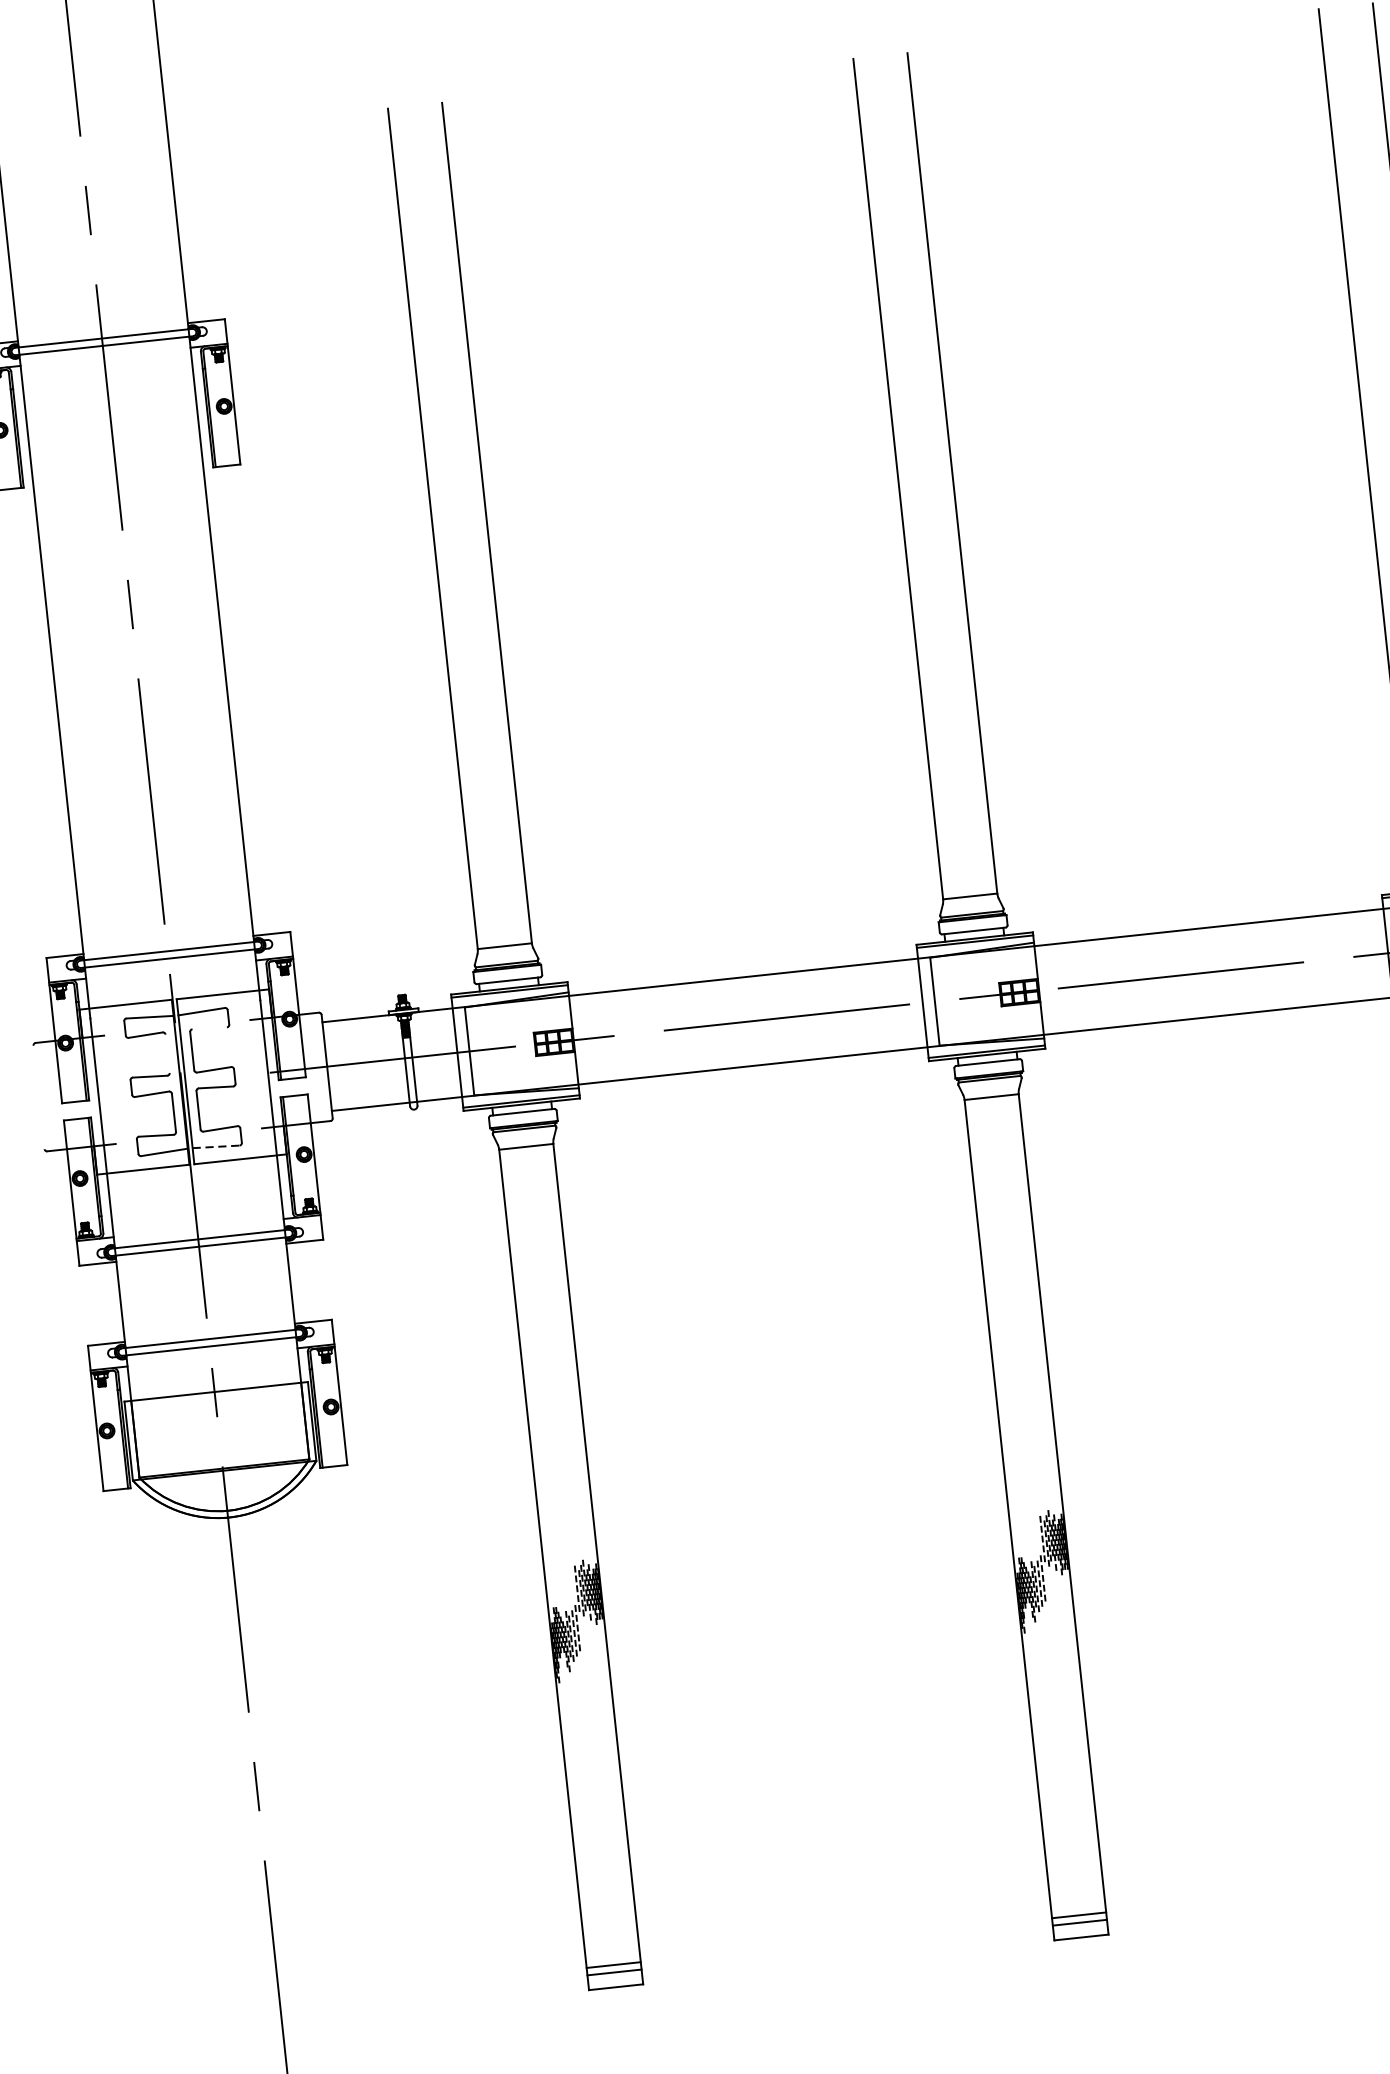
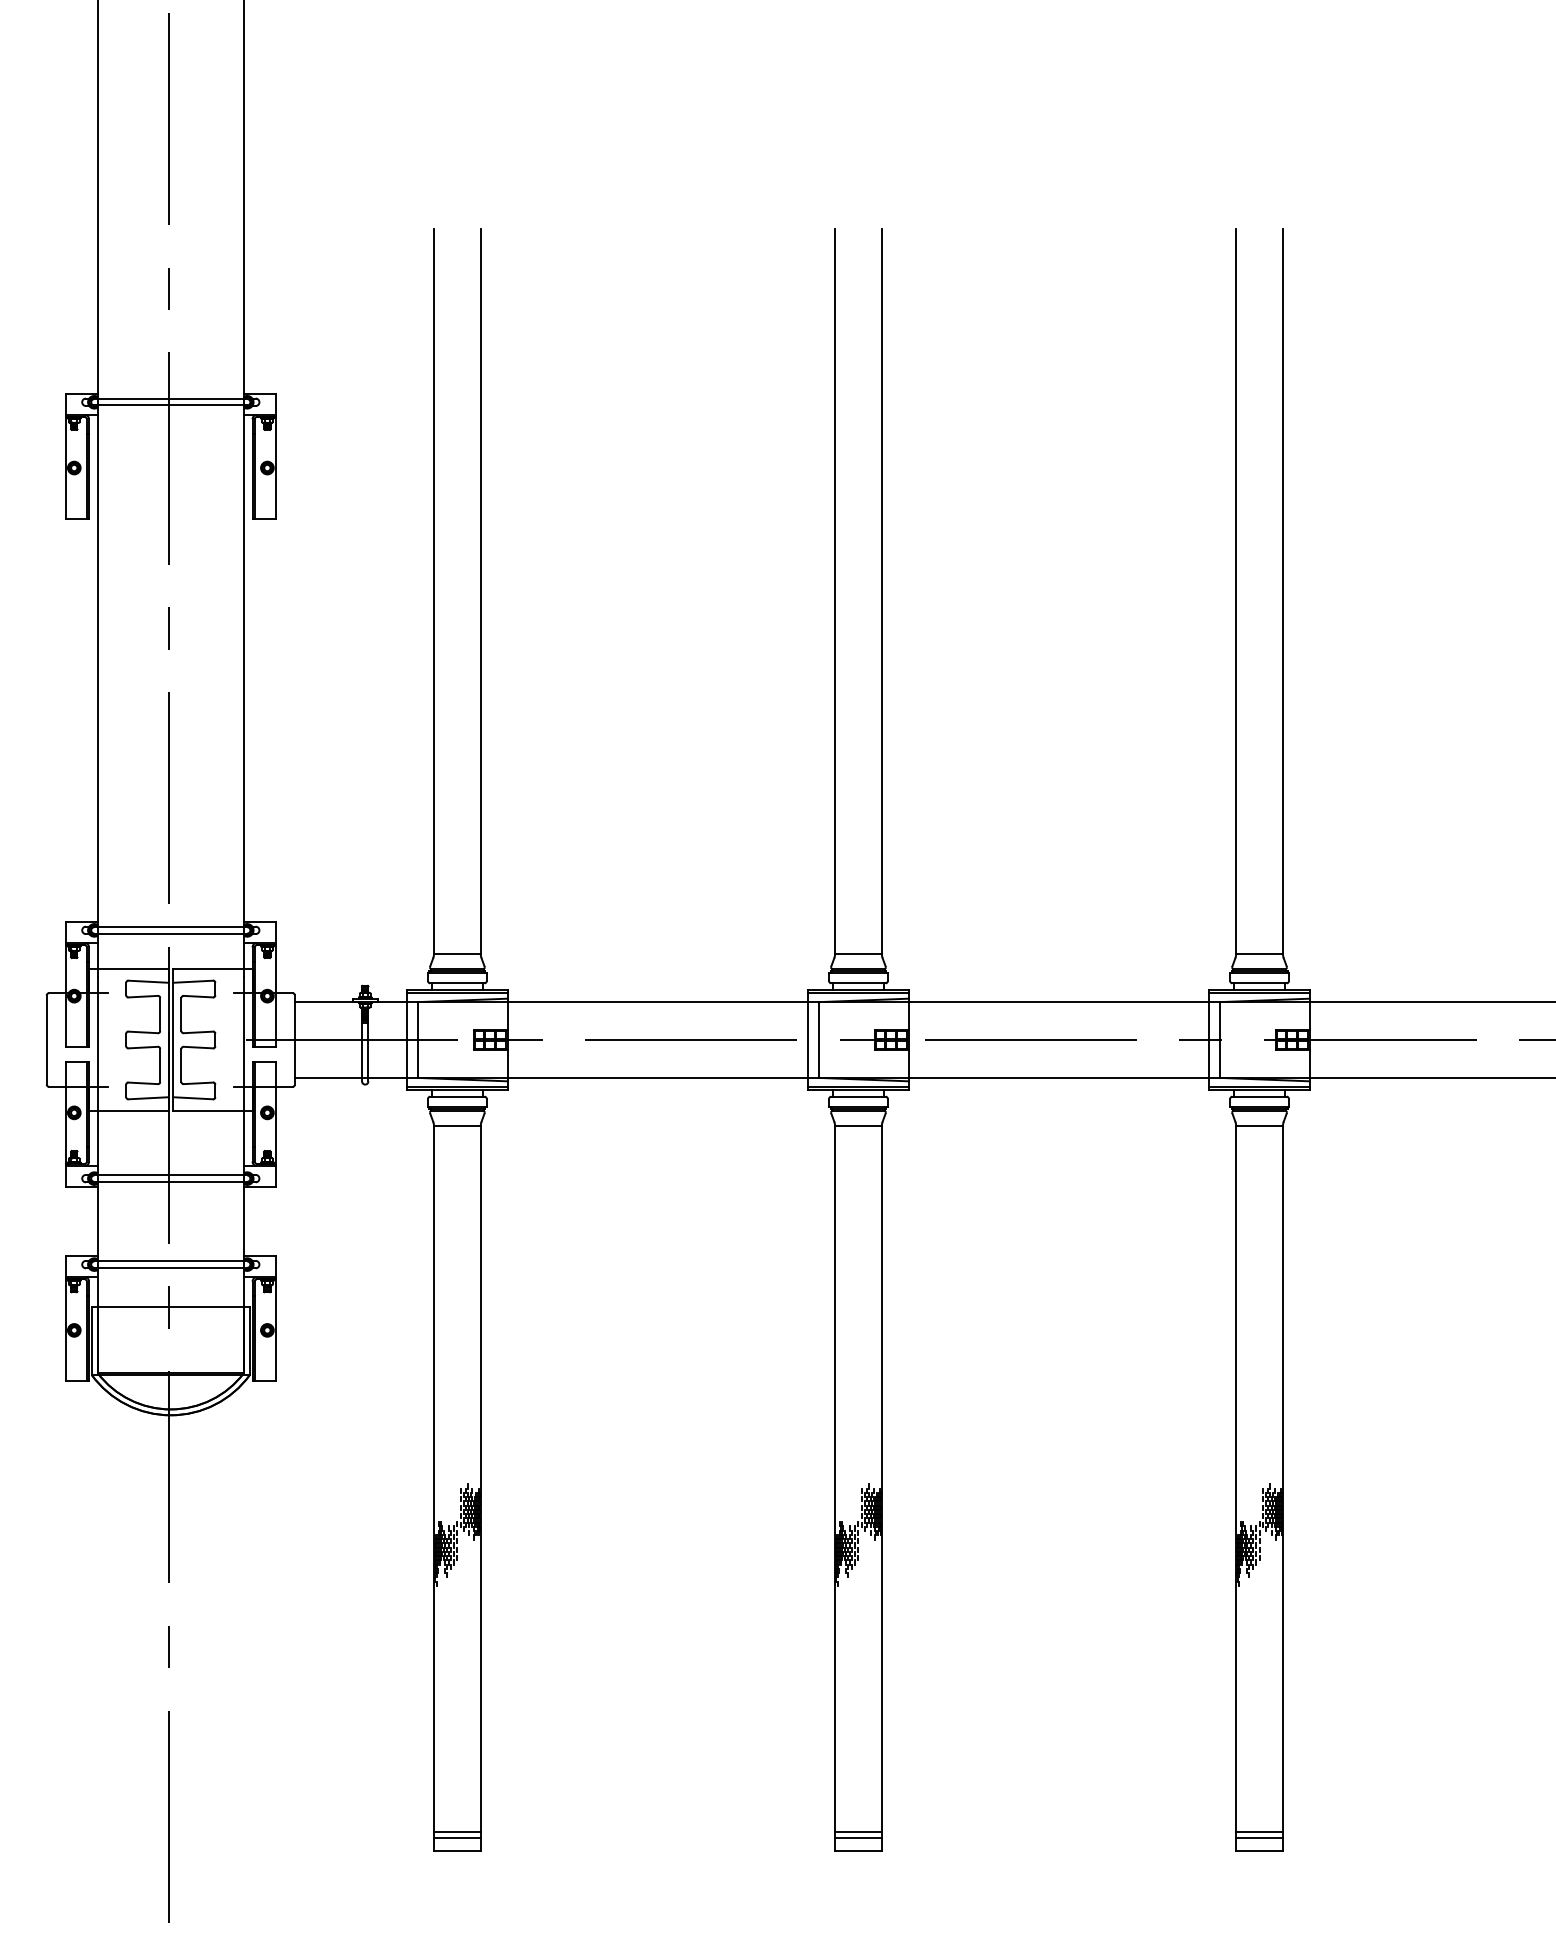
line: (209, 1028) -> (198, 996), added
line: (167, 1053) -> (160, 1014), added
line: (38, 1096) -> (46, 1039), added
line: (216, 1147) -> (193, 1098), dashed -> solid

